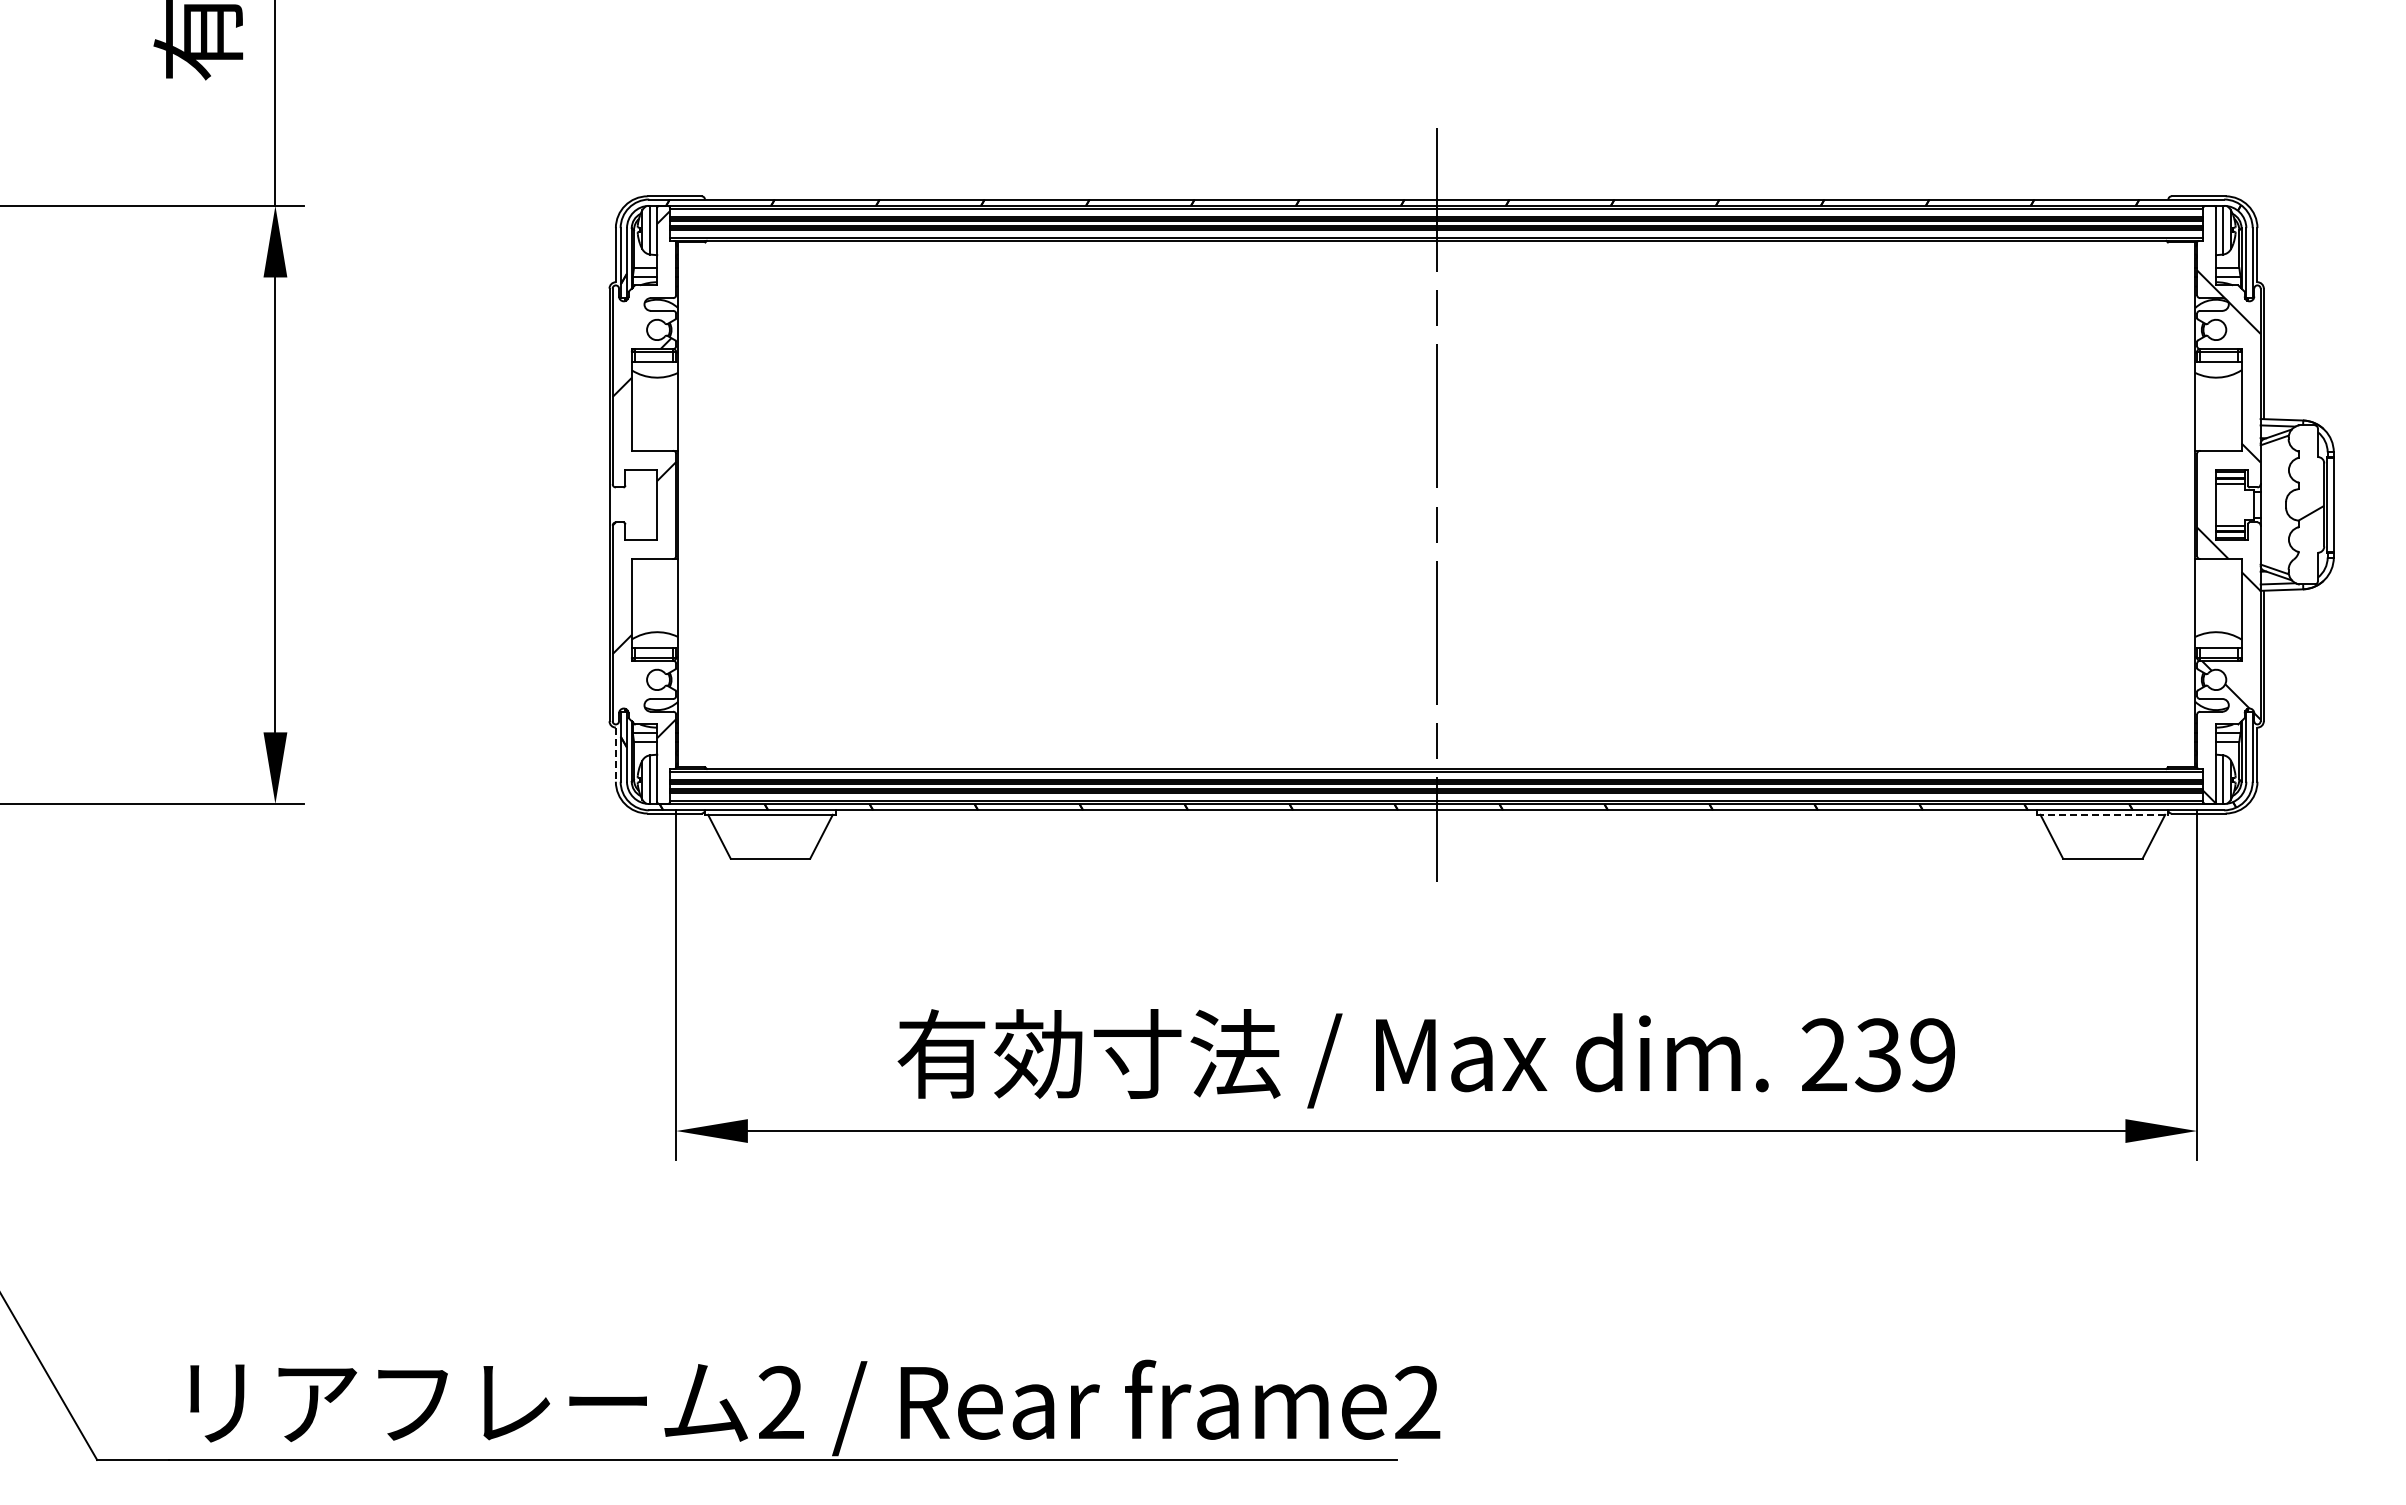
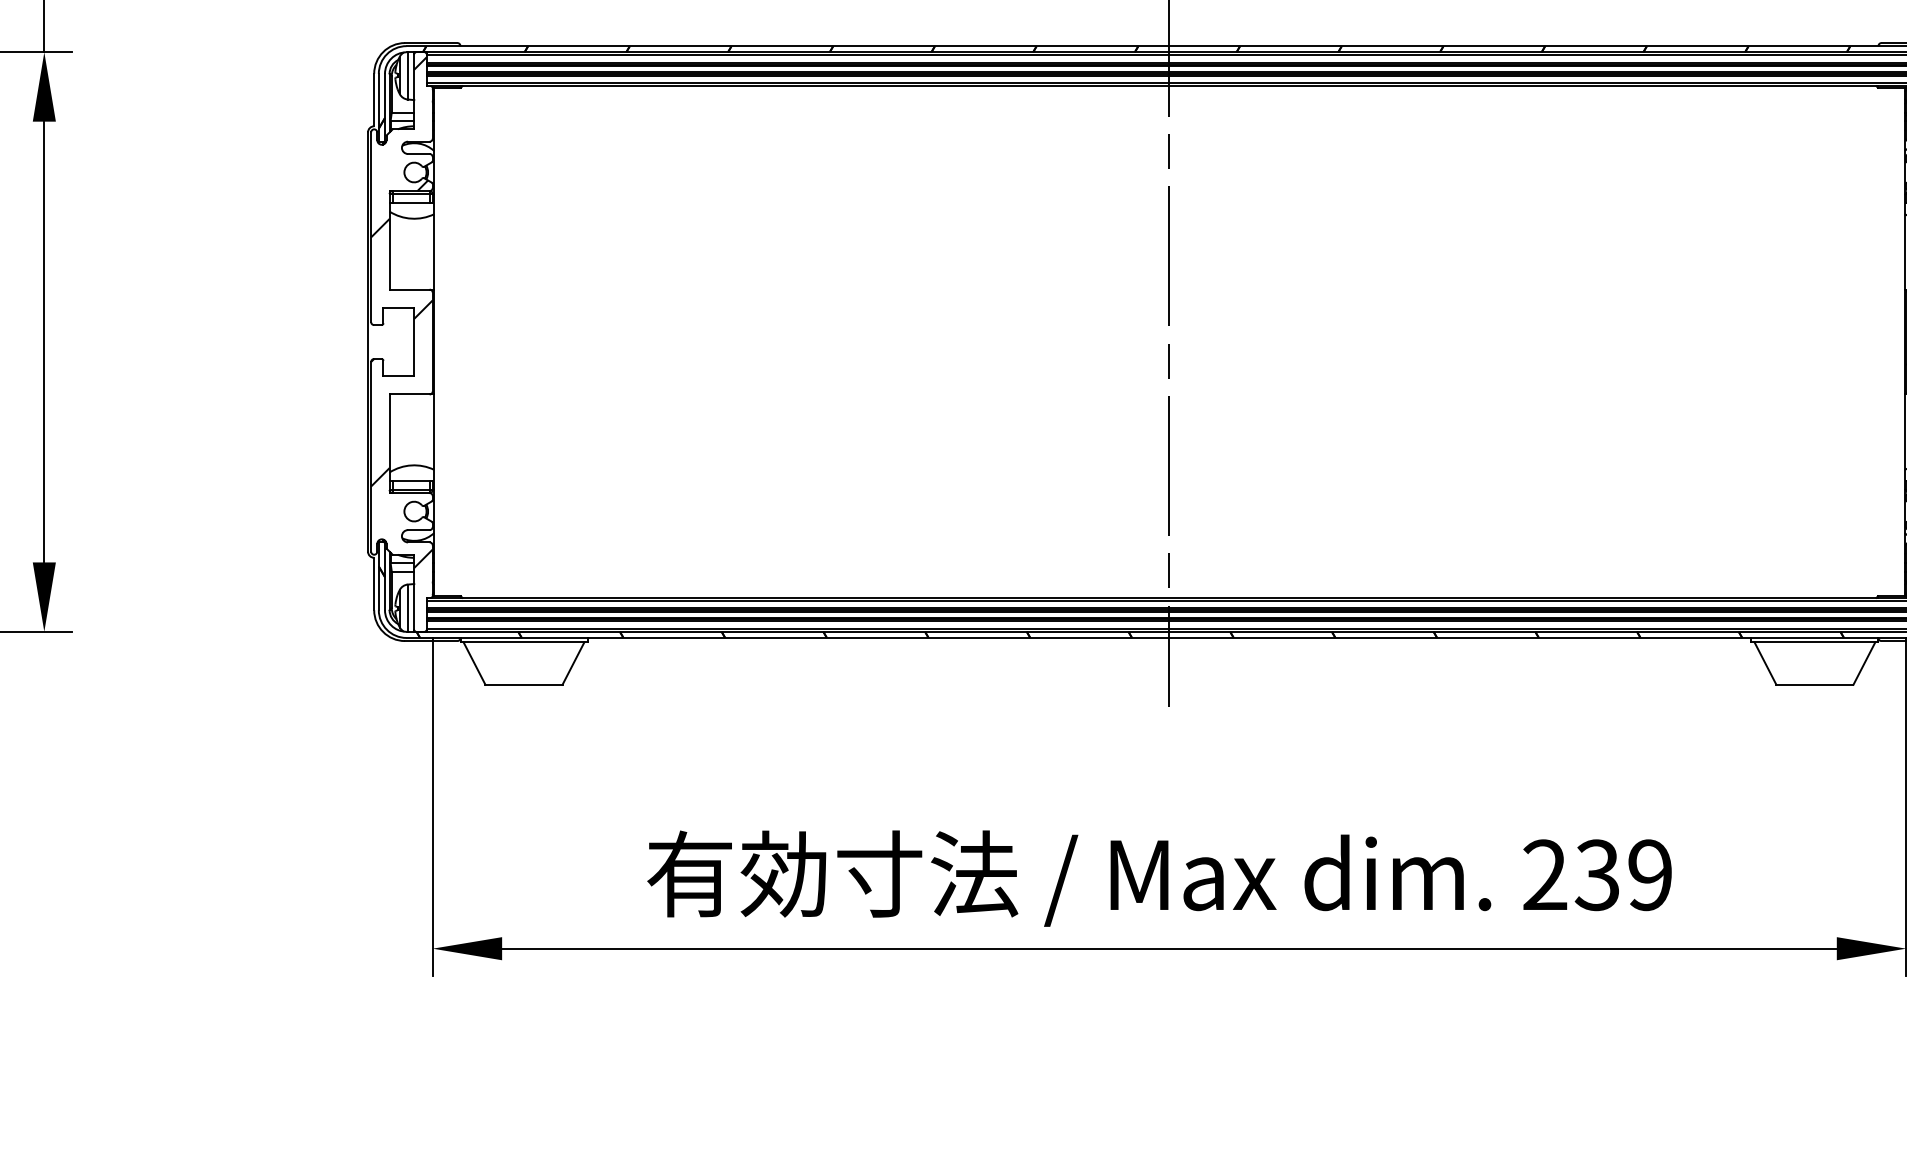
line: (615, 755) -> (373, 584), dashed -> solid
line: (2102, 814) -> (1814, 641), dashed -> solid

